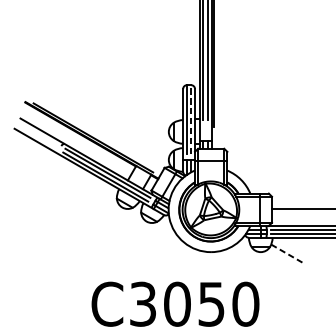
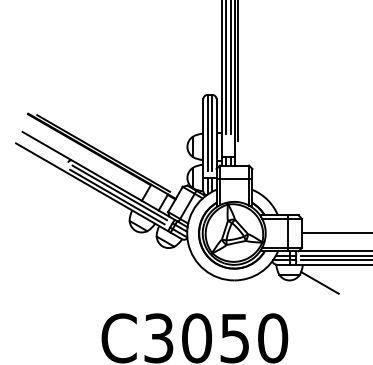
line: (191, 119) -> (212, 132), dashed -> solid
line: (287, 254) -> (319, 282), dashed -> solid

